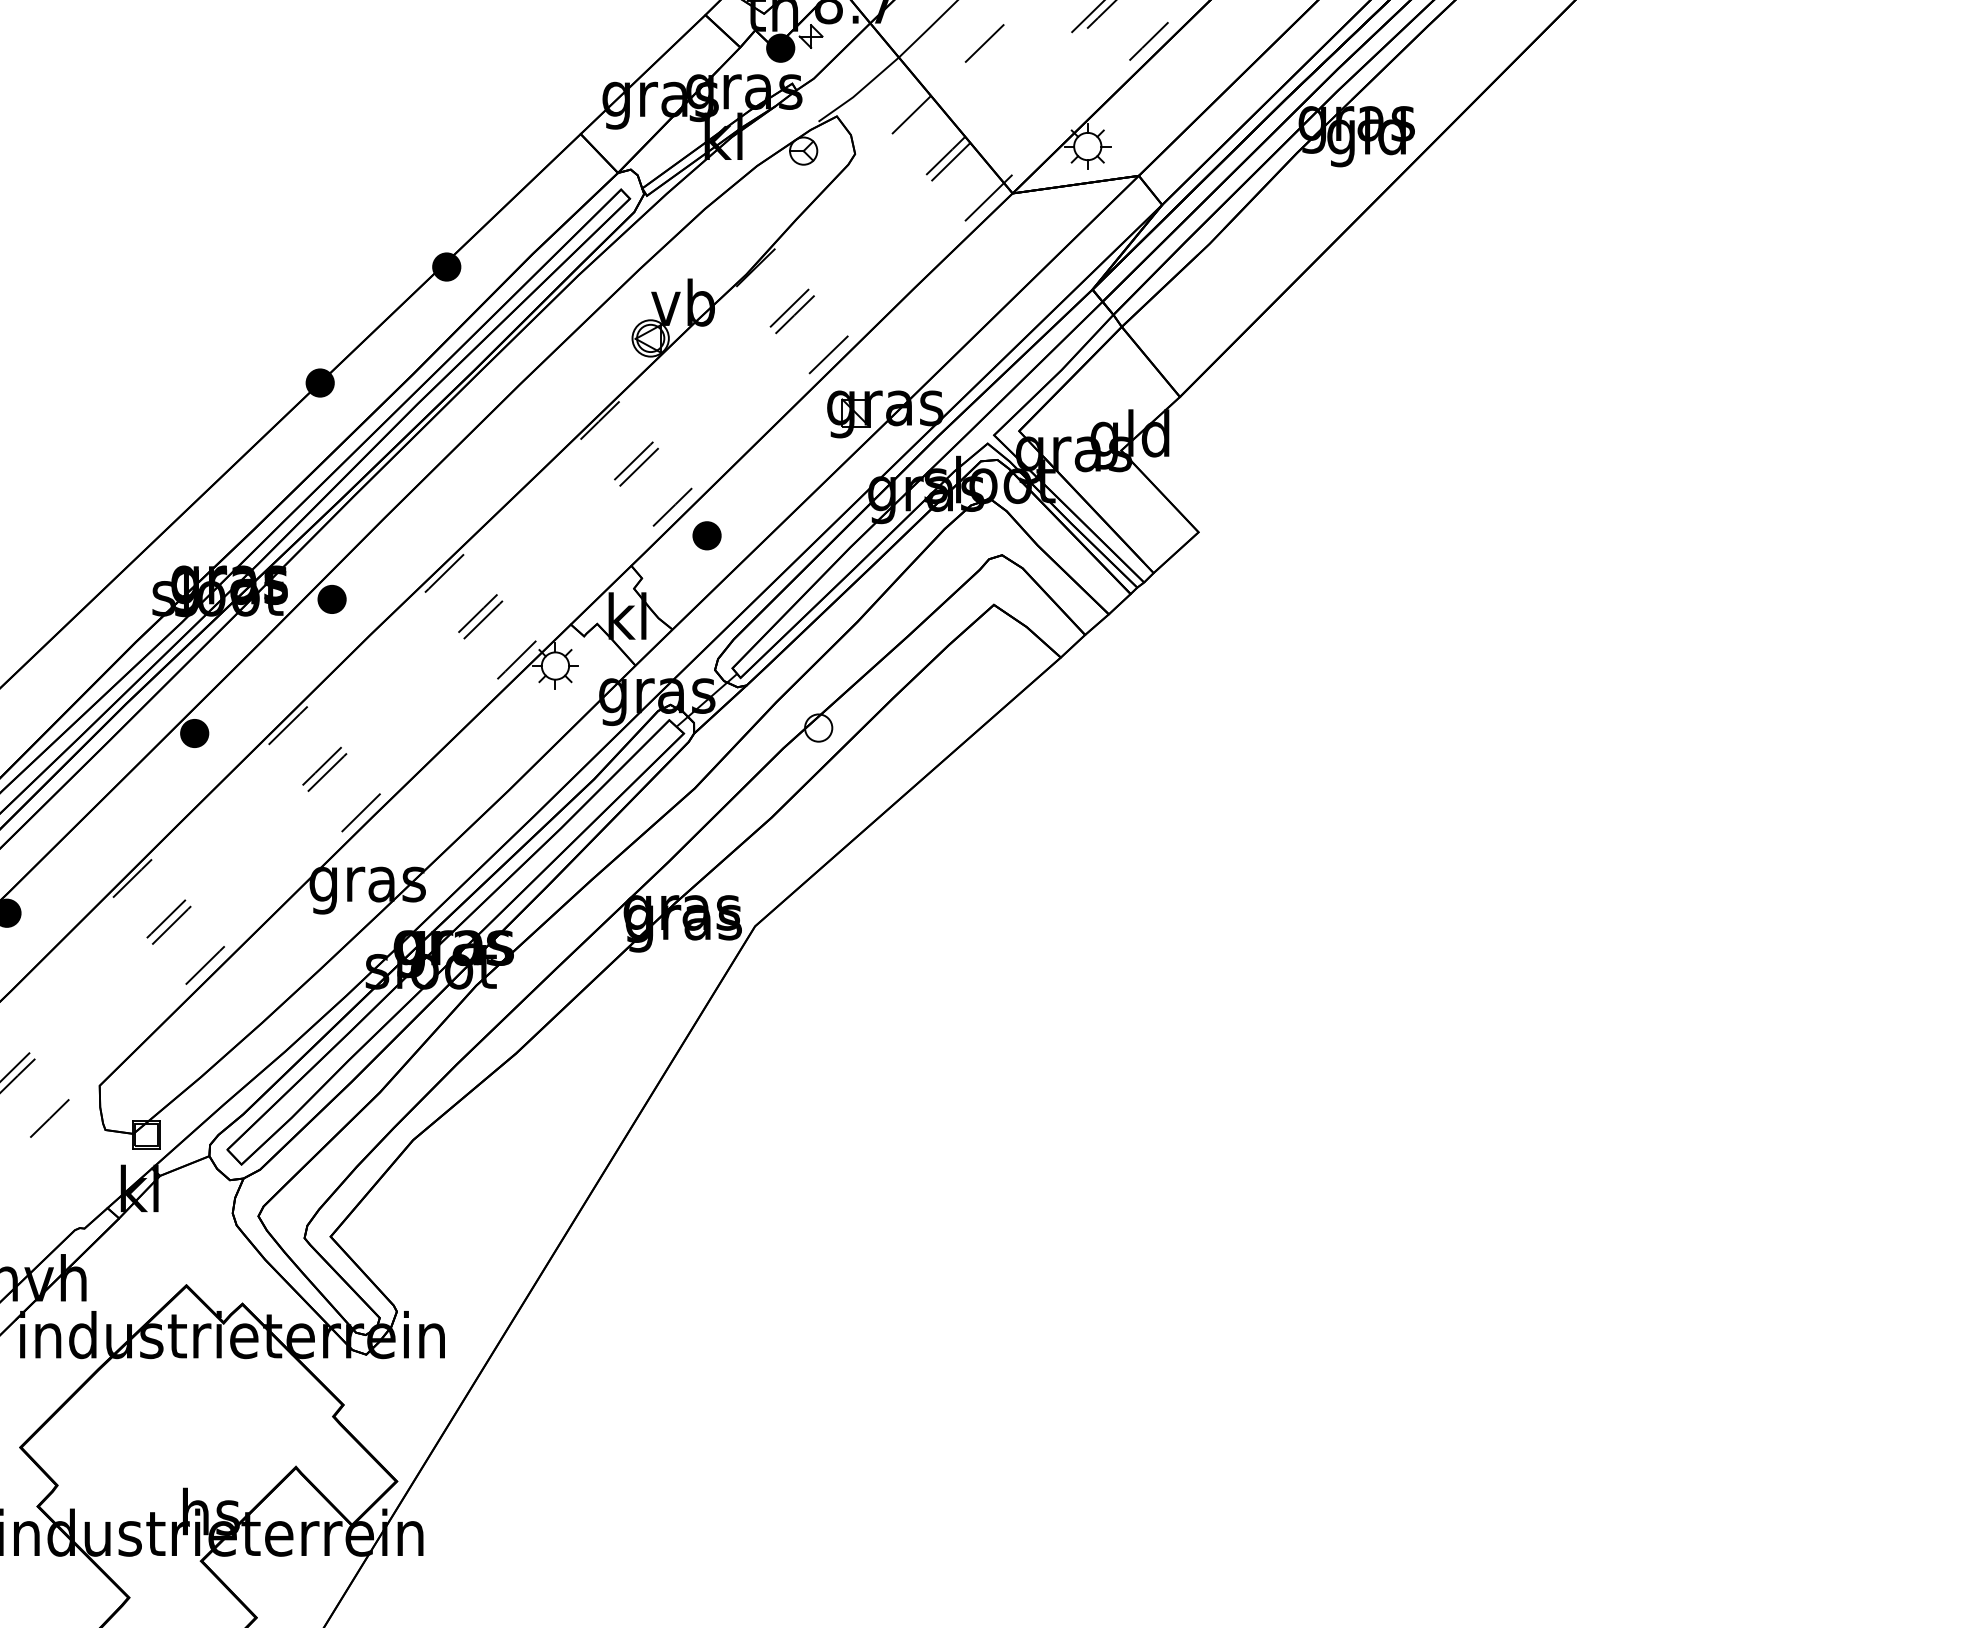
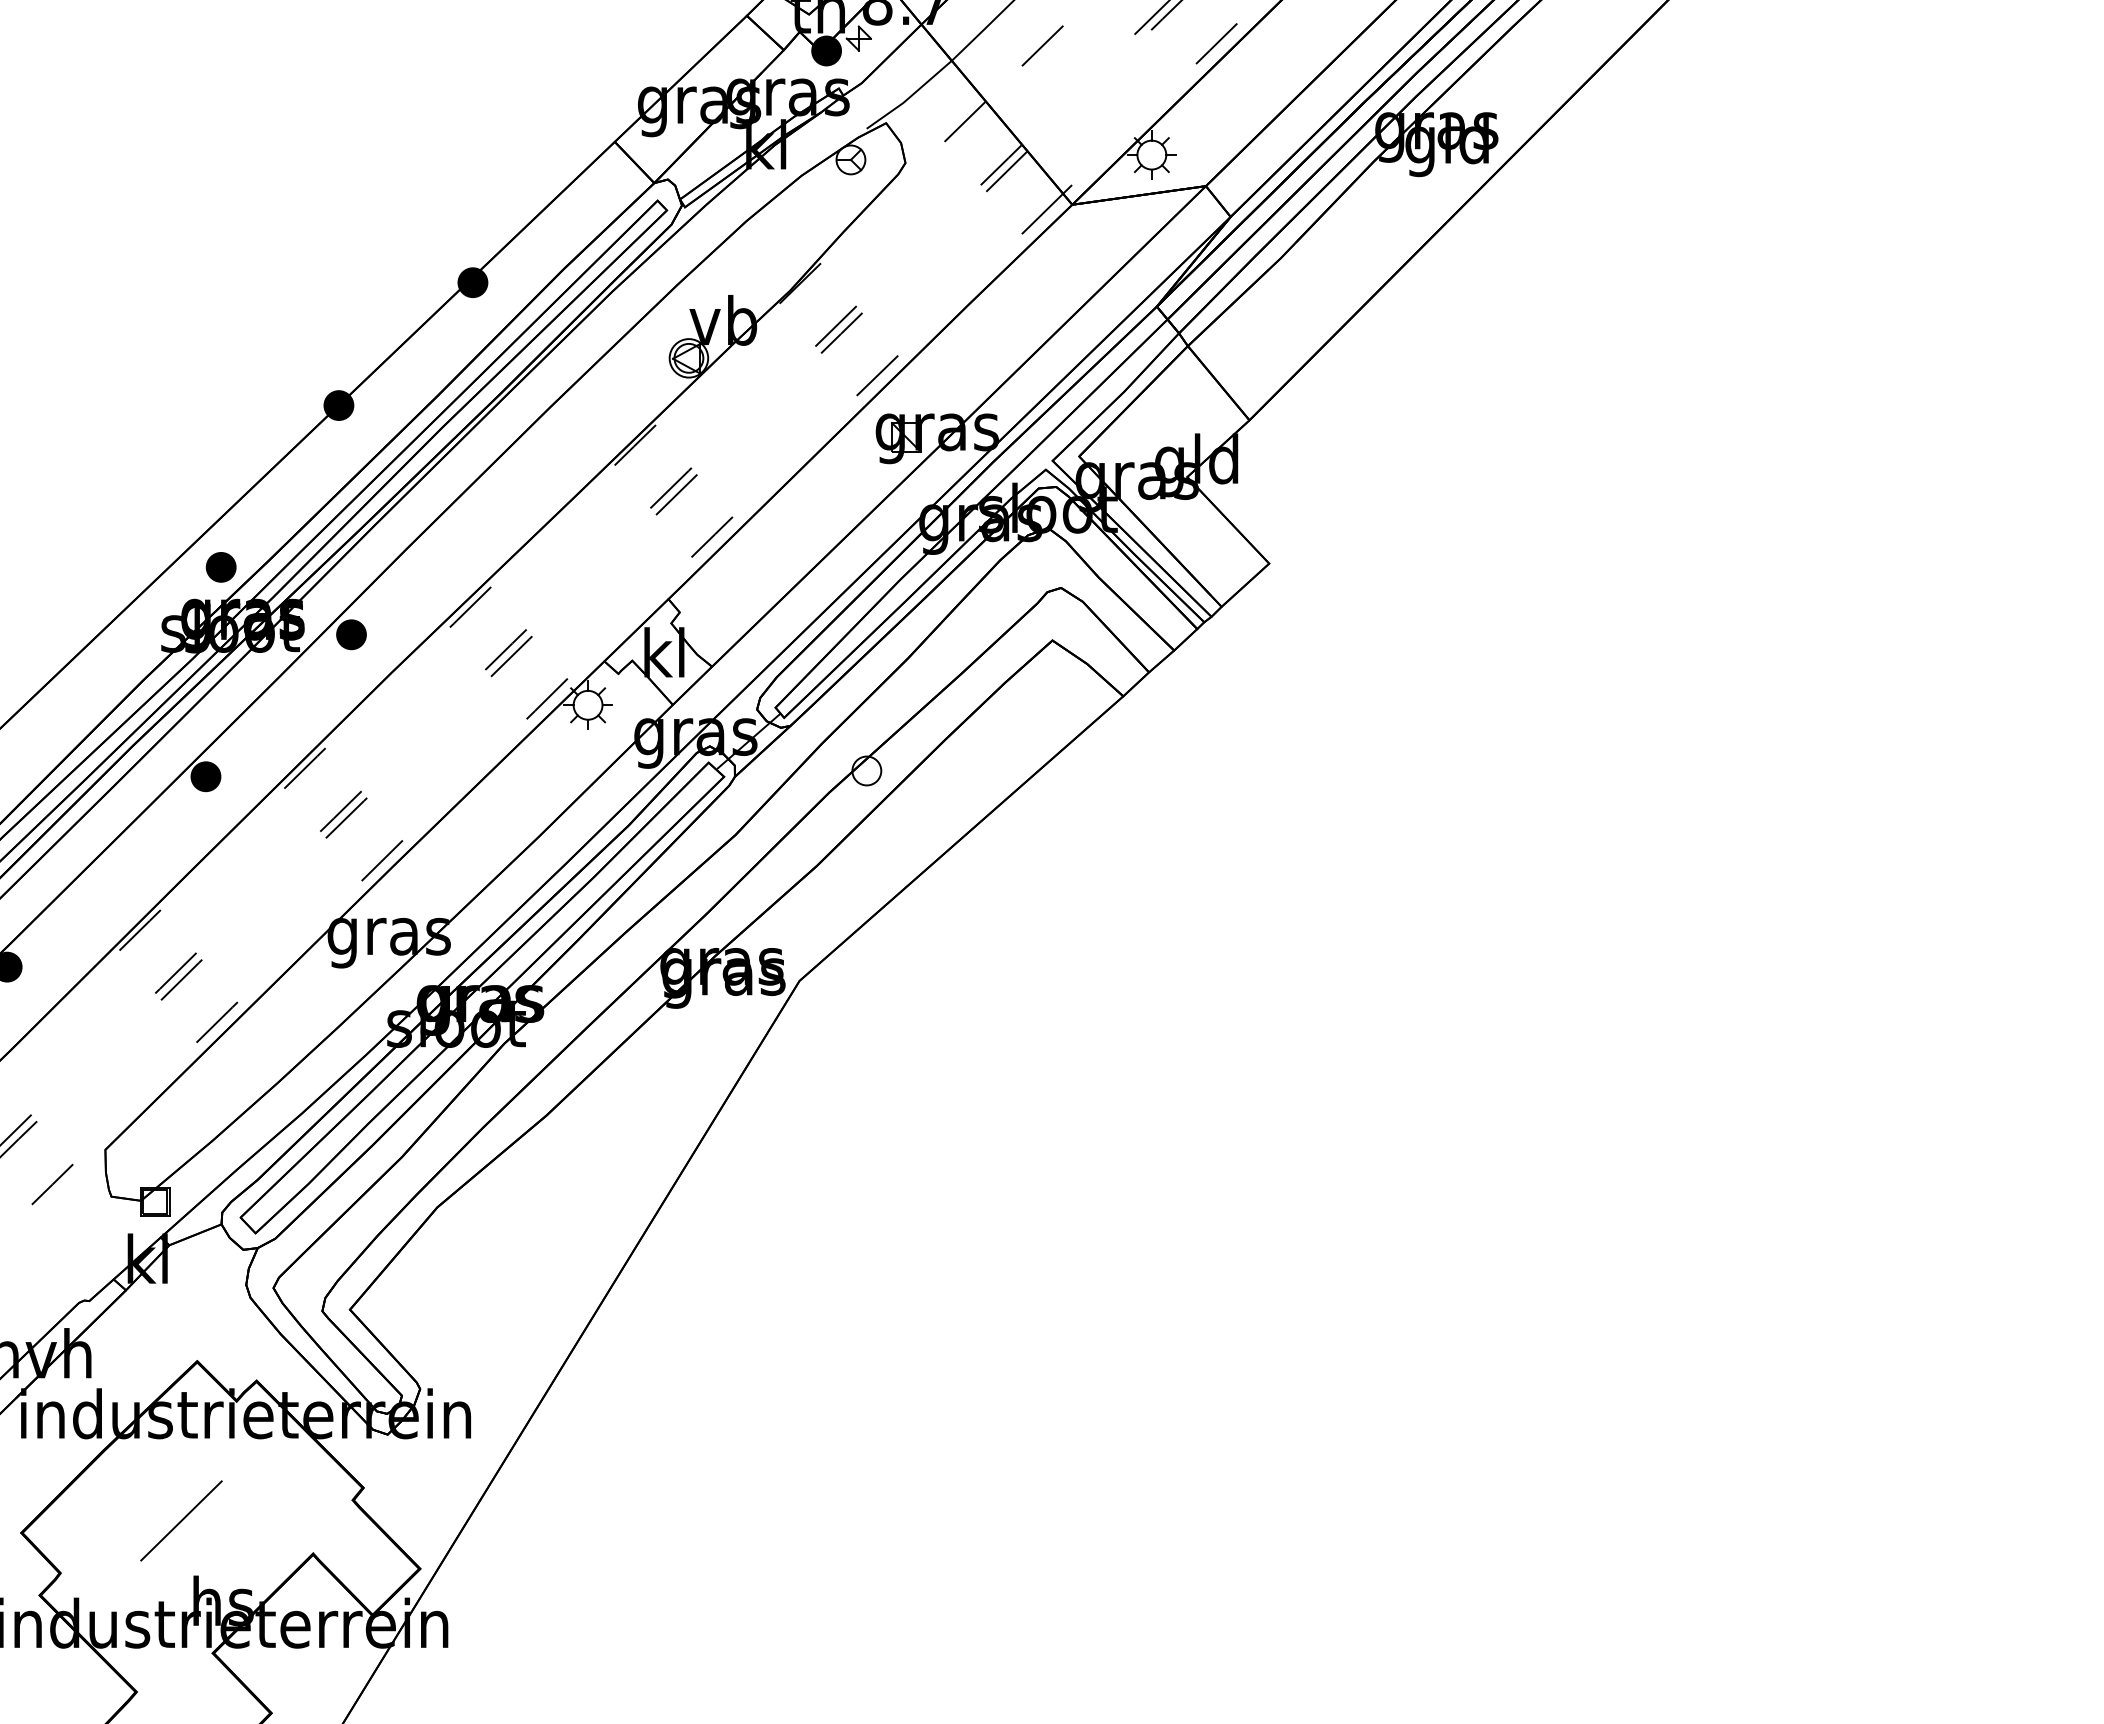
part: (706, 535) -> (220, 567), moved
line: (171, 1435) -> (181, 1520), added

